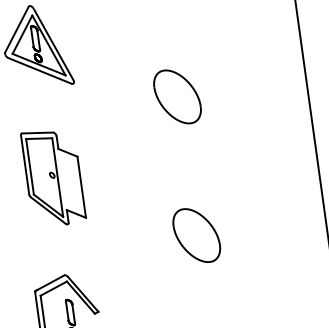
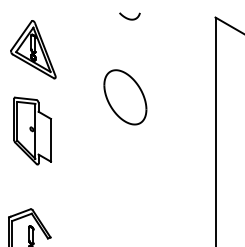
part: (177, 97) -> (125, 97), size x1.4
part: (53, 176) -> (32, 130), moved
part: (196, 235) -> (125, 194), removed

